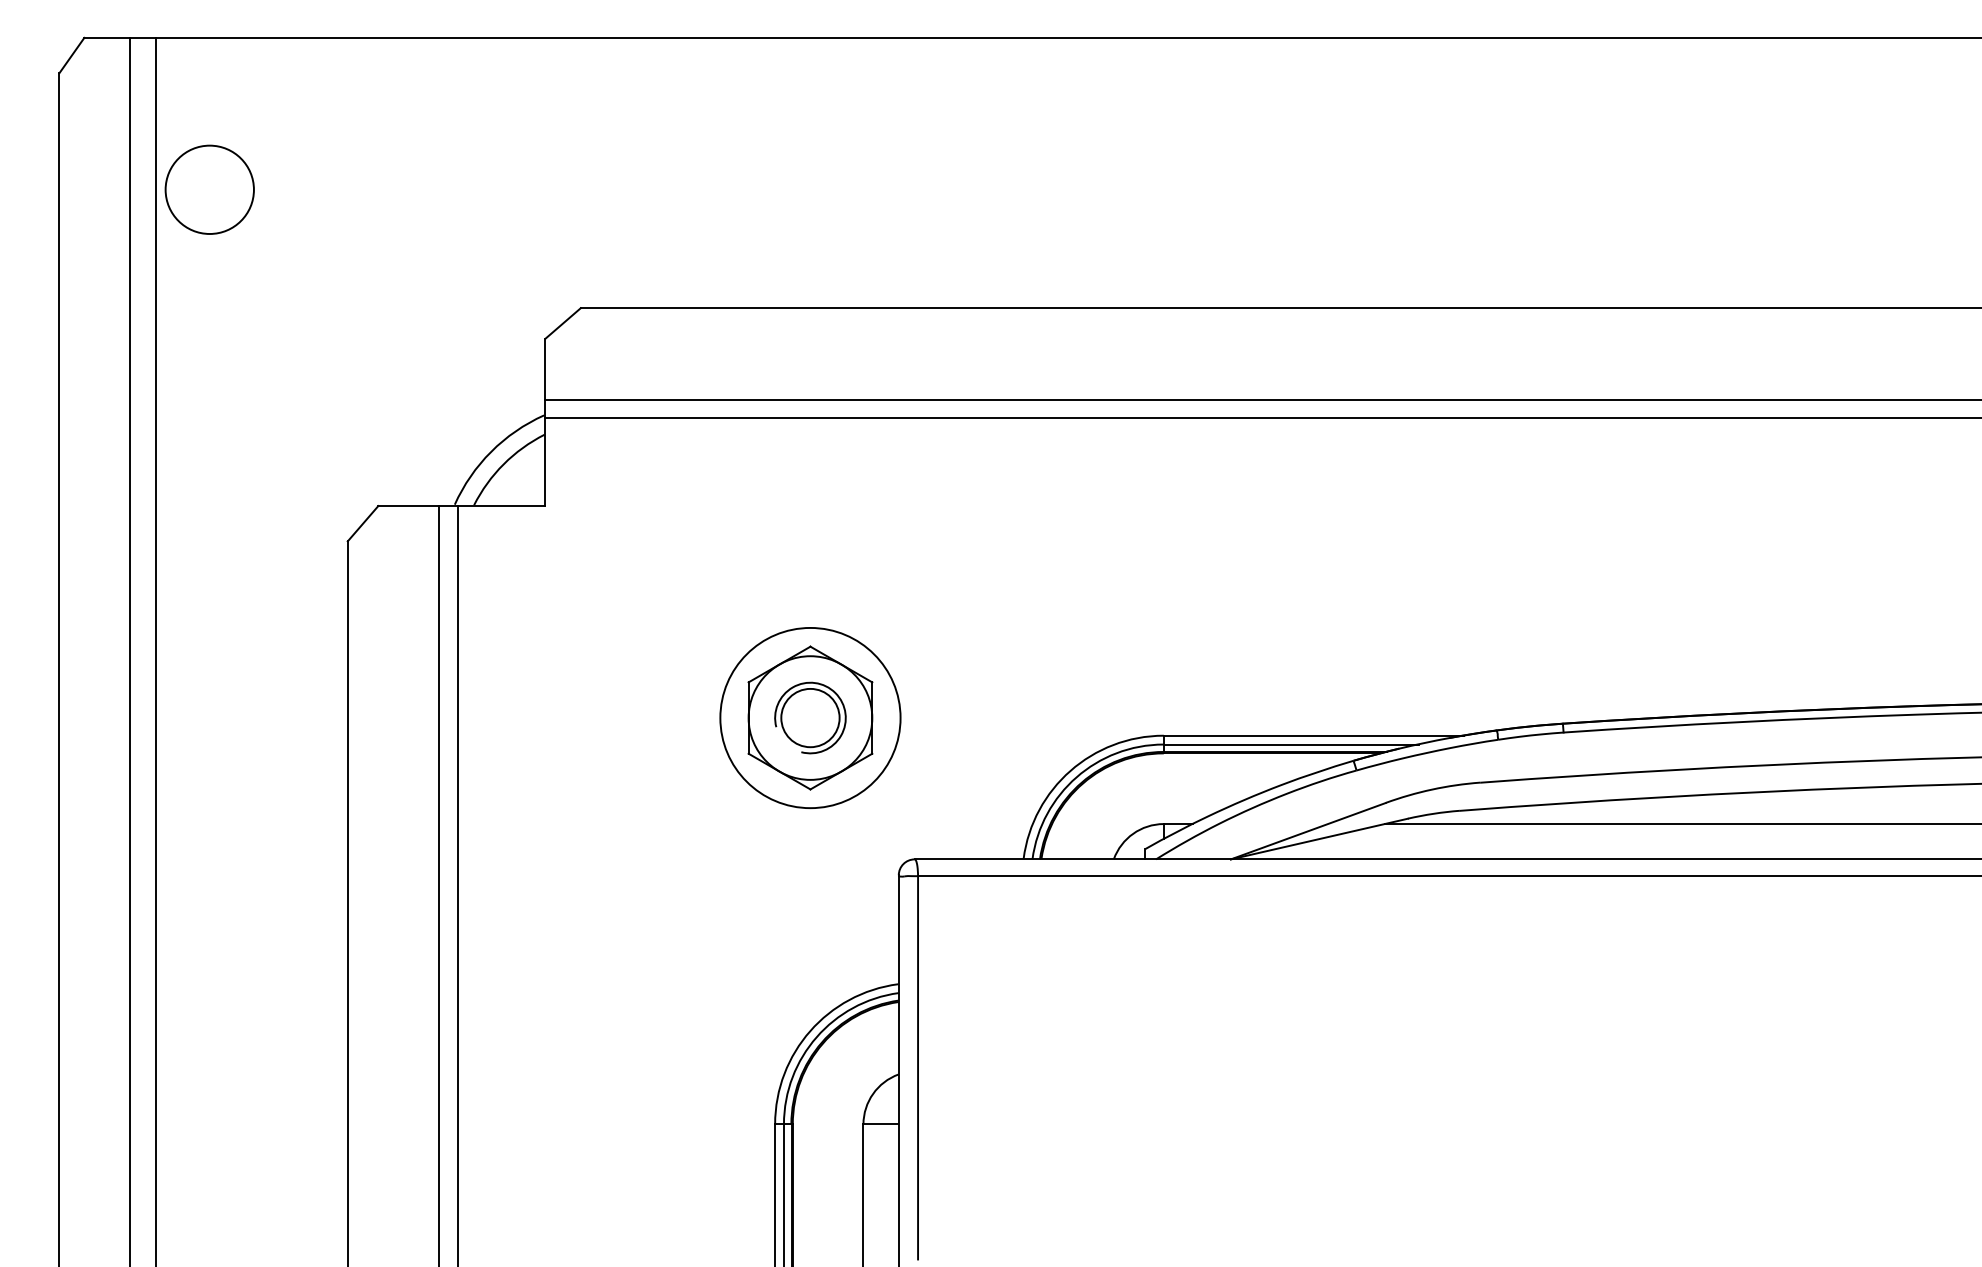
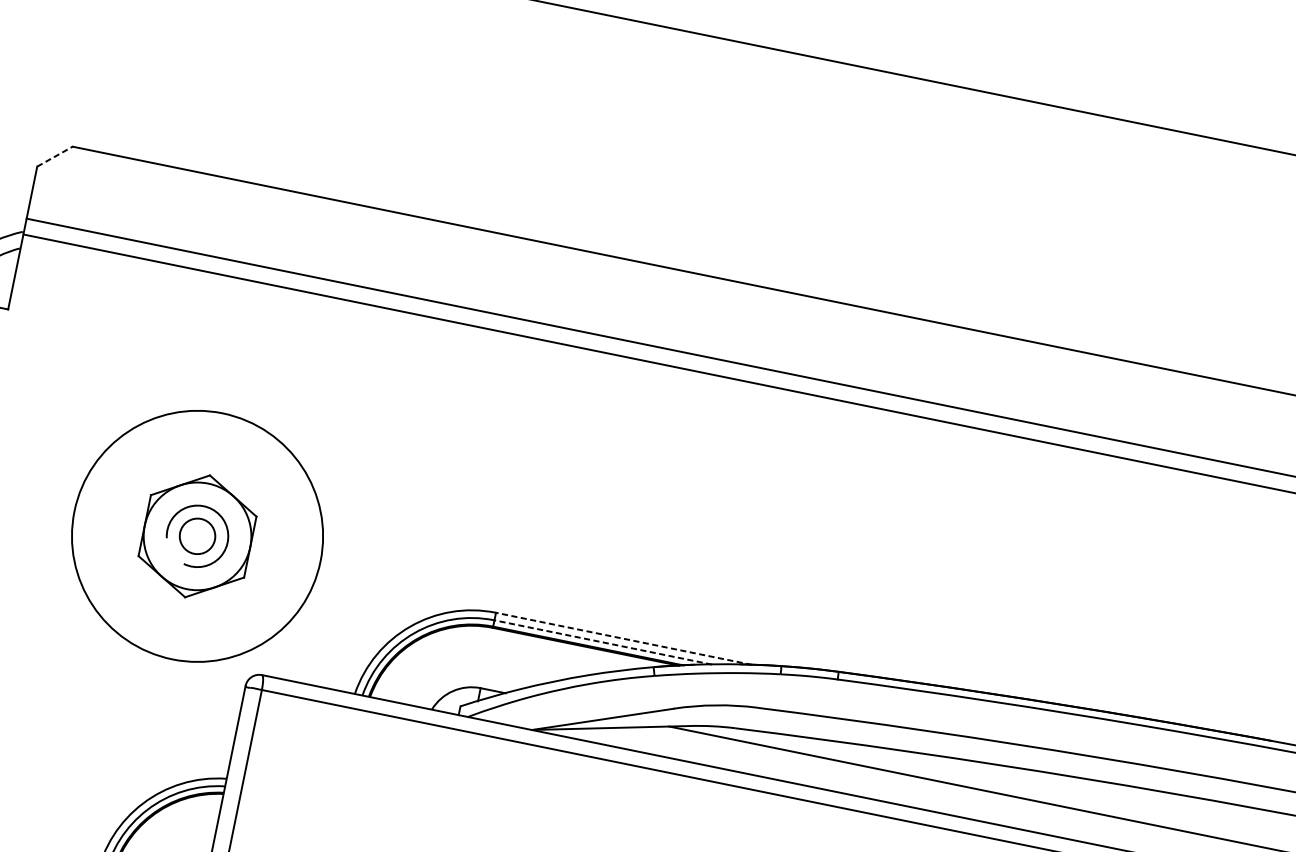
line: (563, 323) -> (55, 156), solid -> dashed
circle: (810, 717) -> (197, 535), size x0.7
circle: (810, 717) -> (197, 535), size x1.6
line: (1313, 735) -> (623, 638), solid -> dashed
line: (1290, 744) -> (602, 642), solid -> dashed

